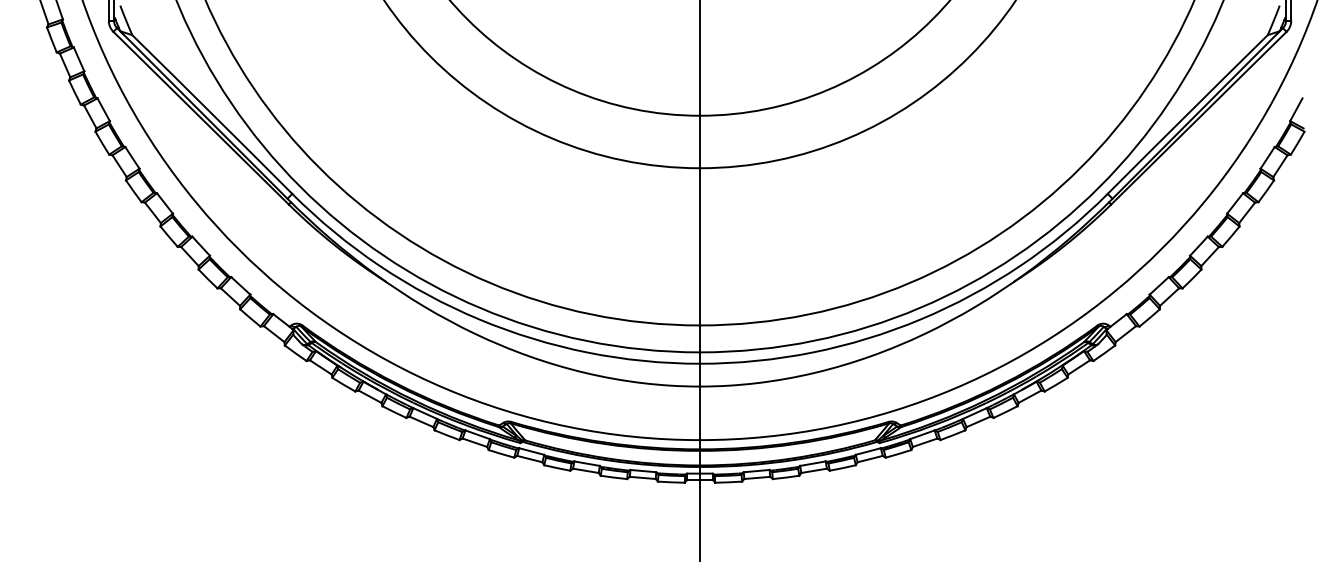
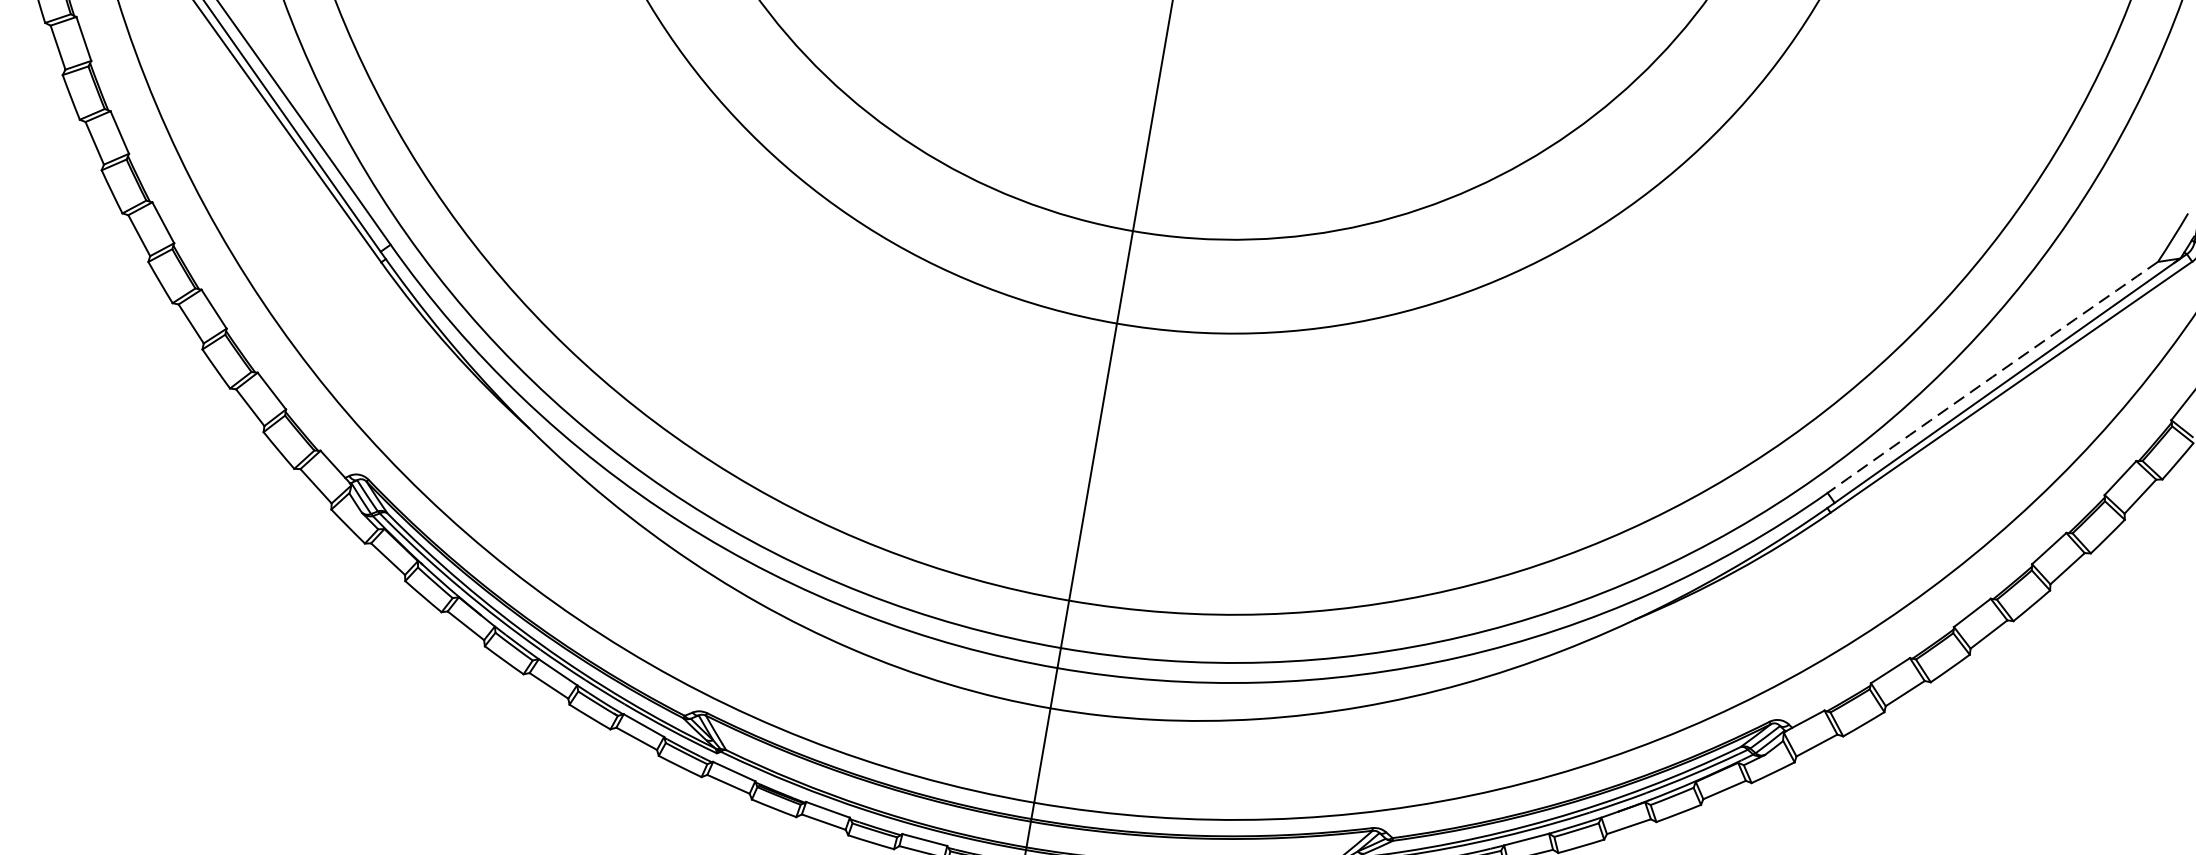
arc: (1187, 114) -> (1992, 377), solid -> dashed

